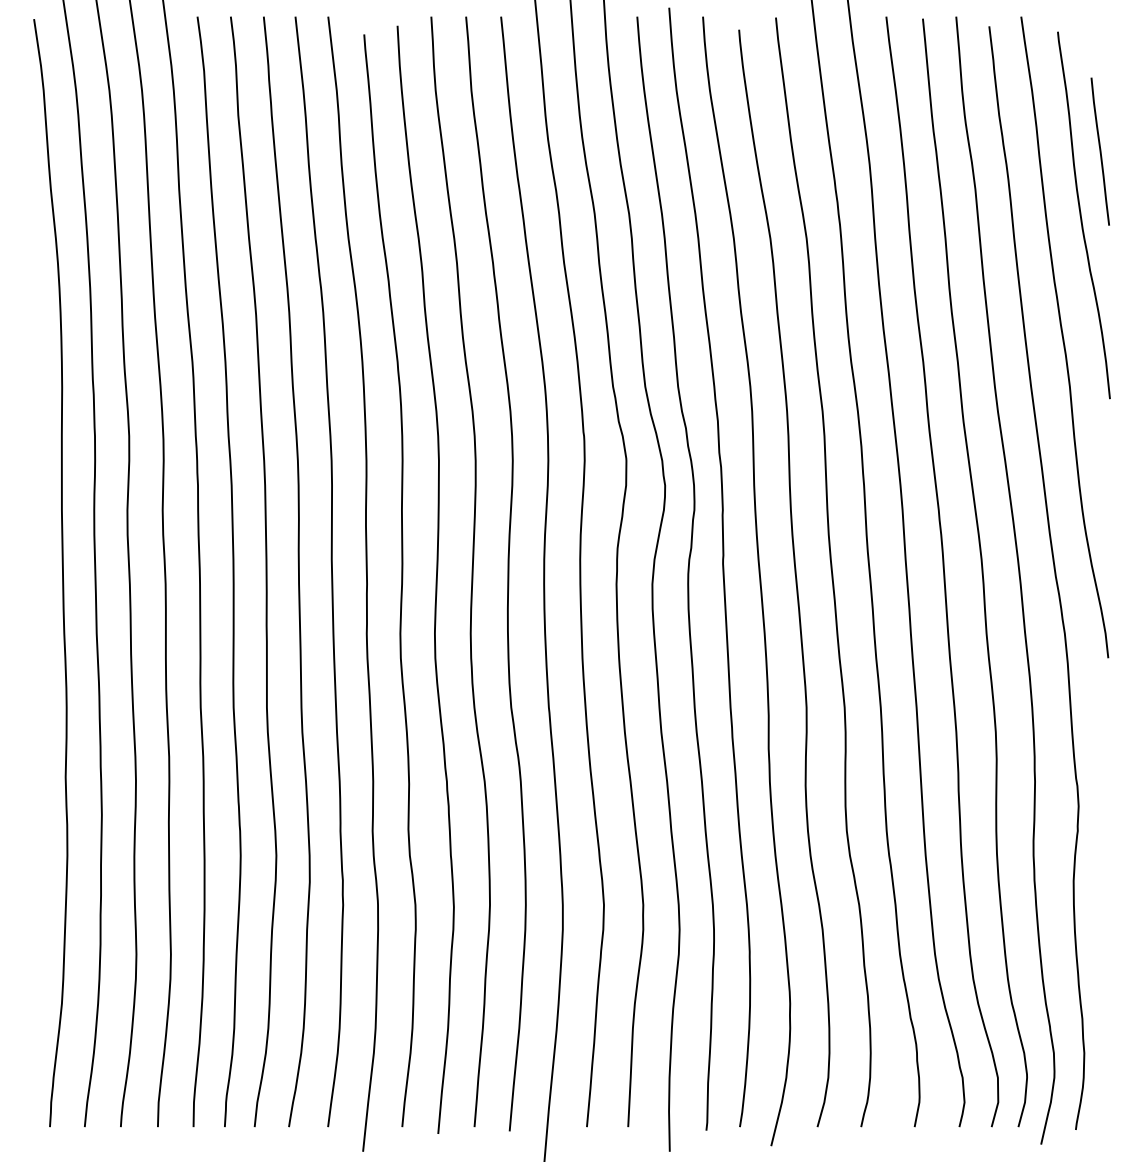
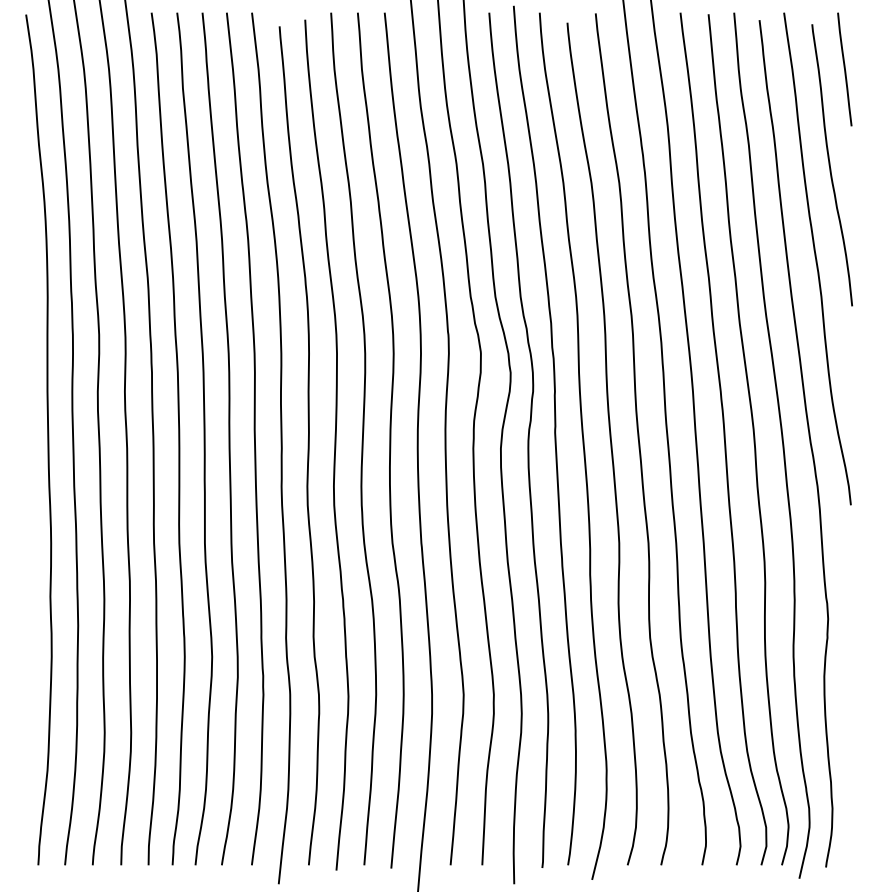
line: (1099, 151) -> (844, 69), moved

